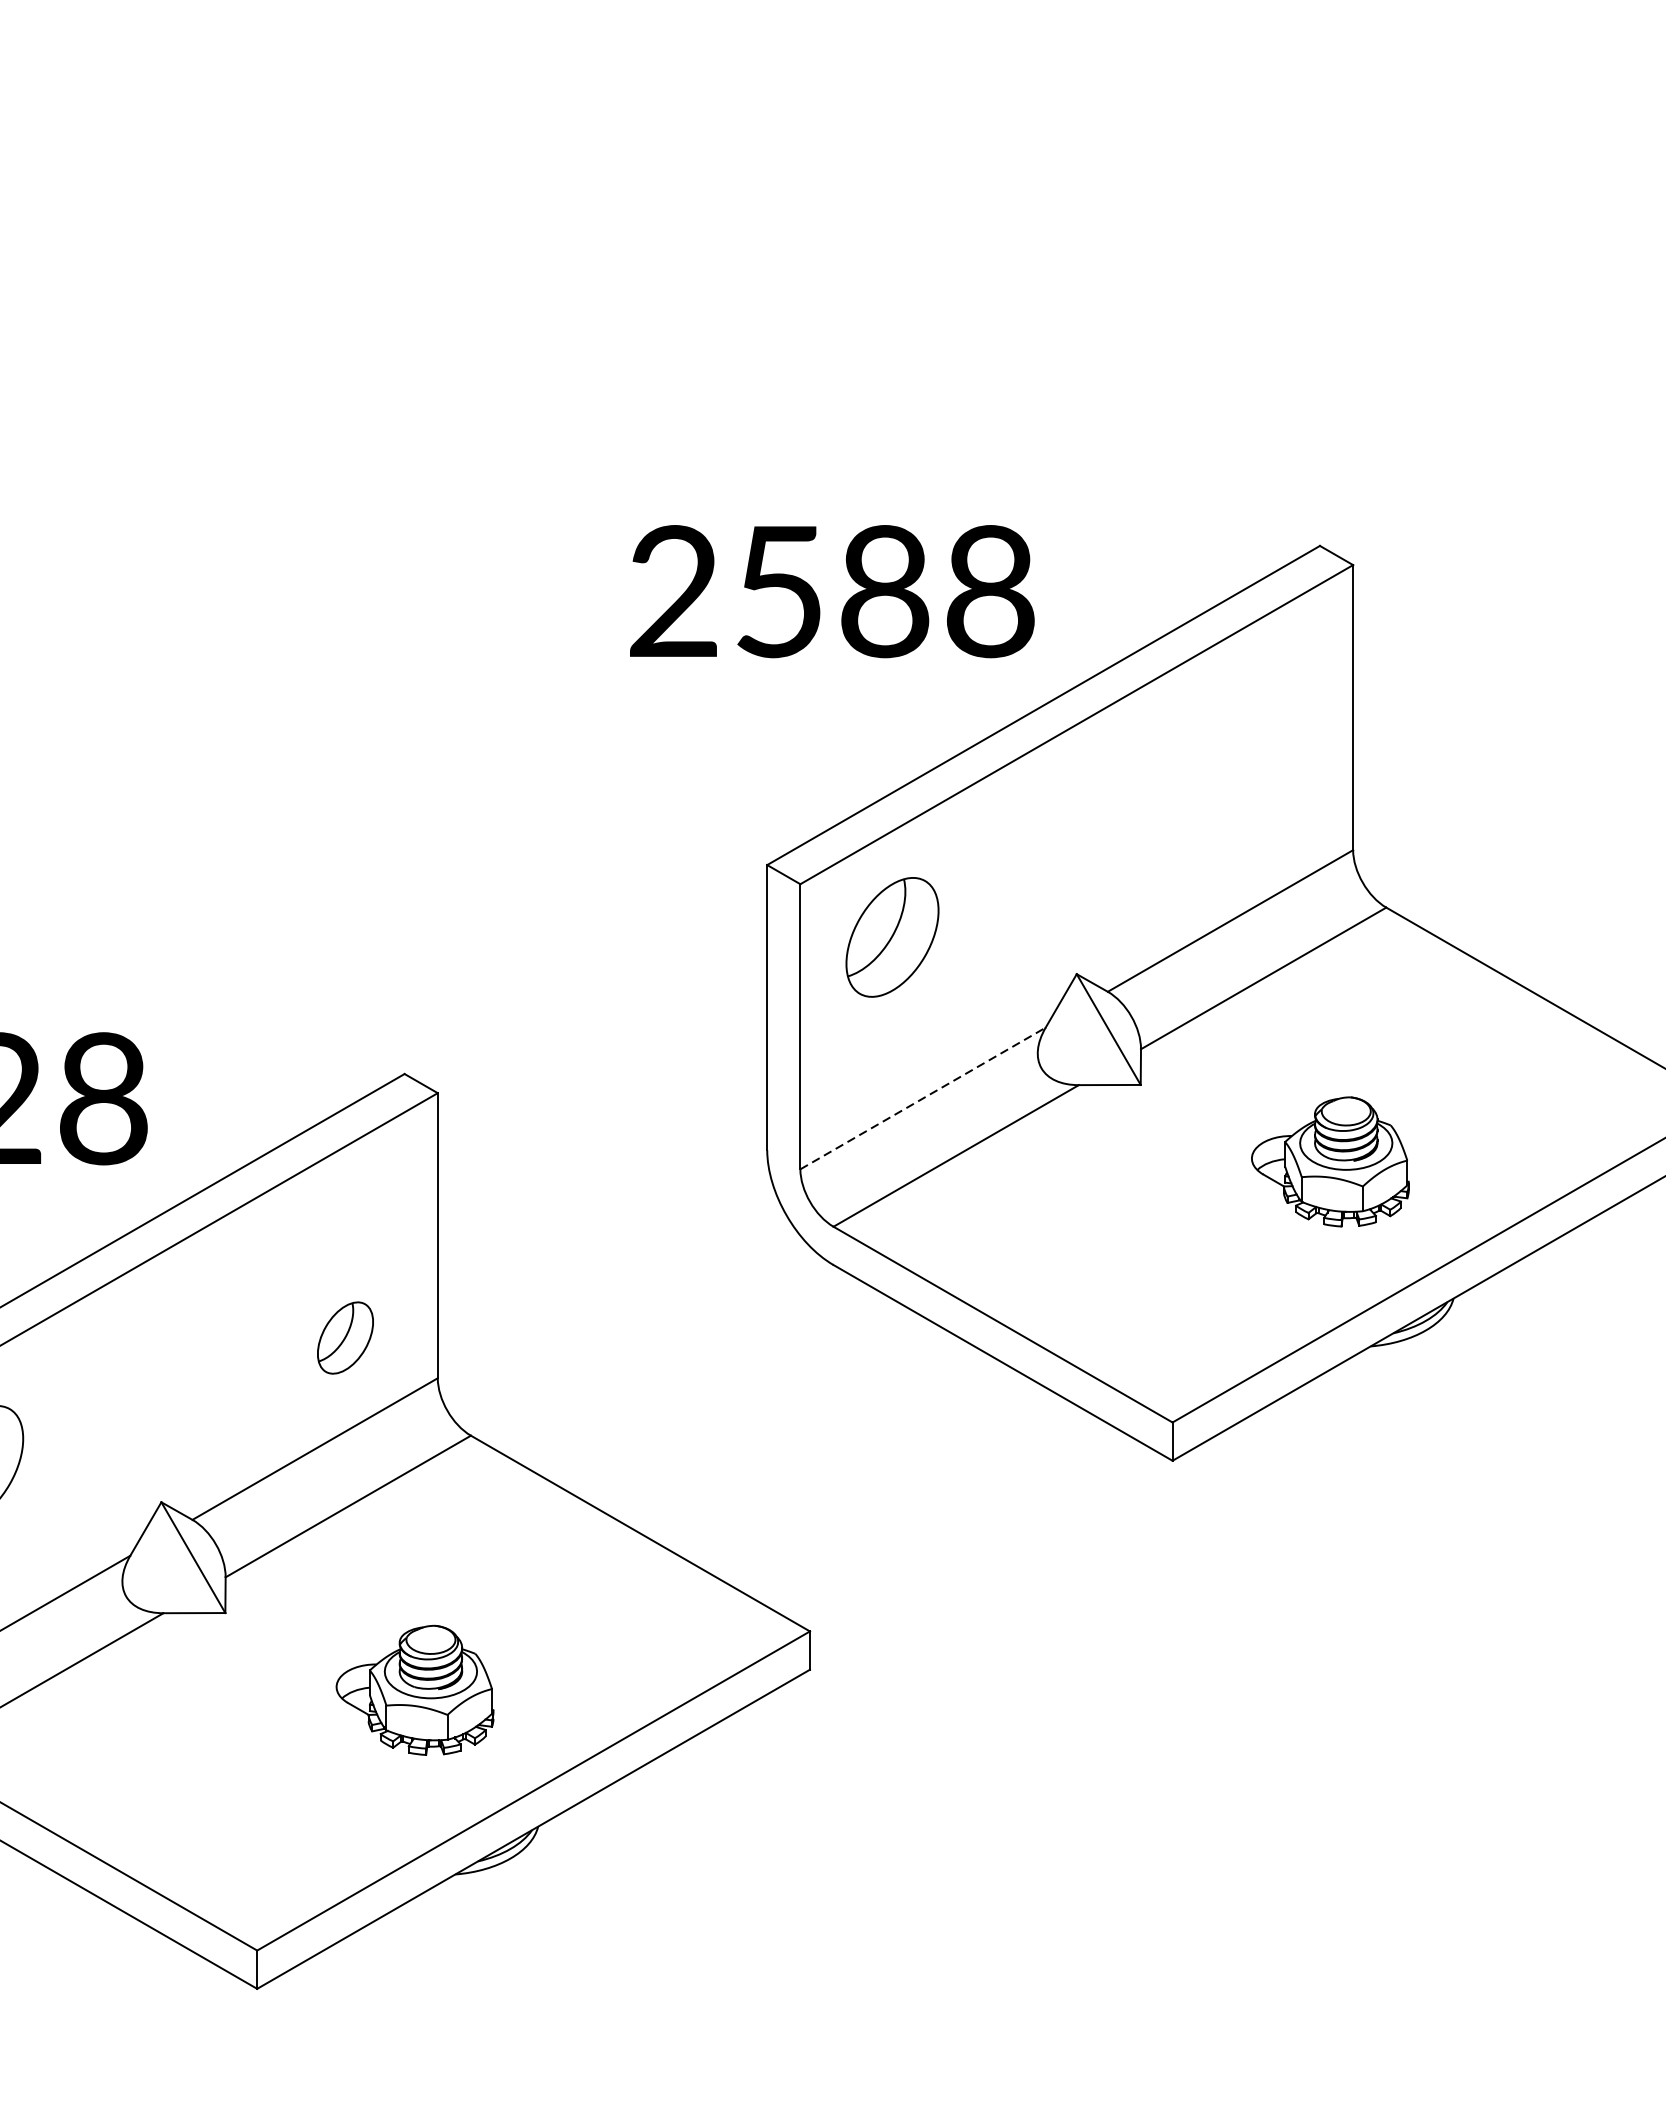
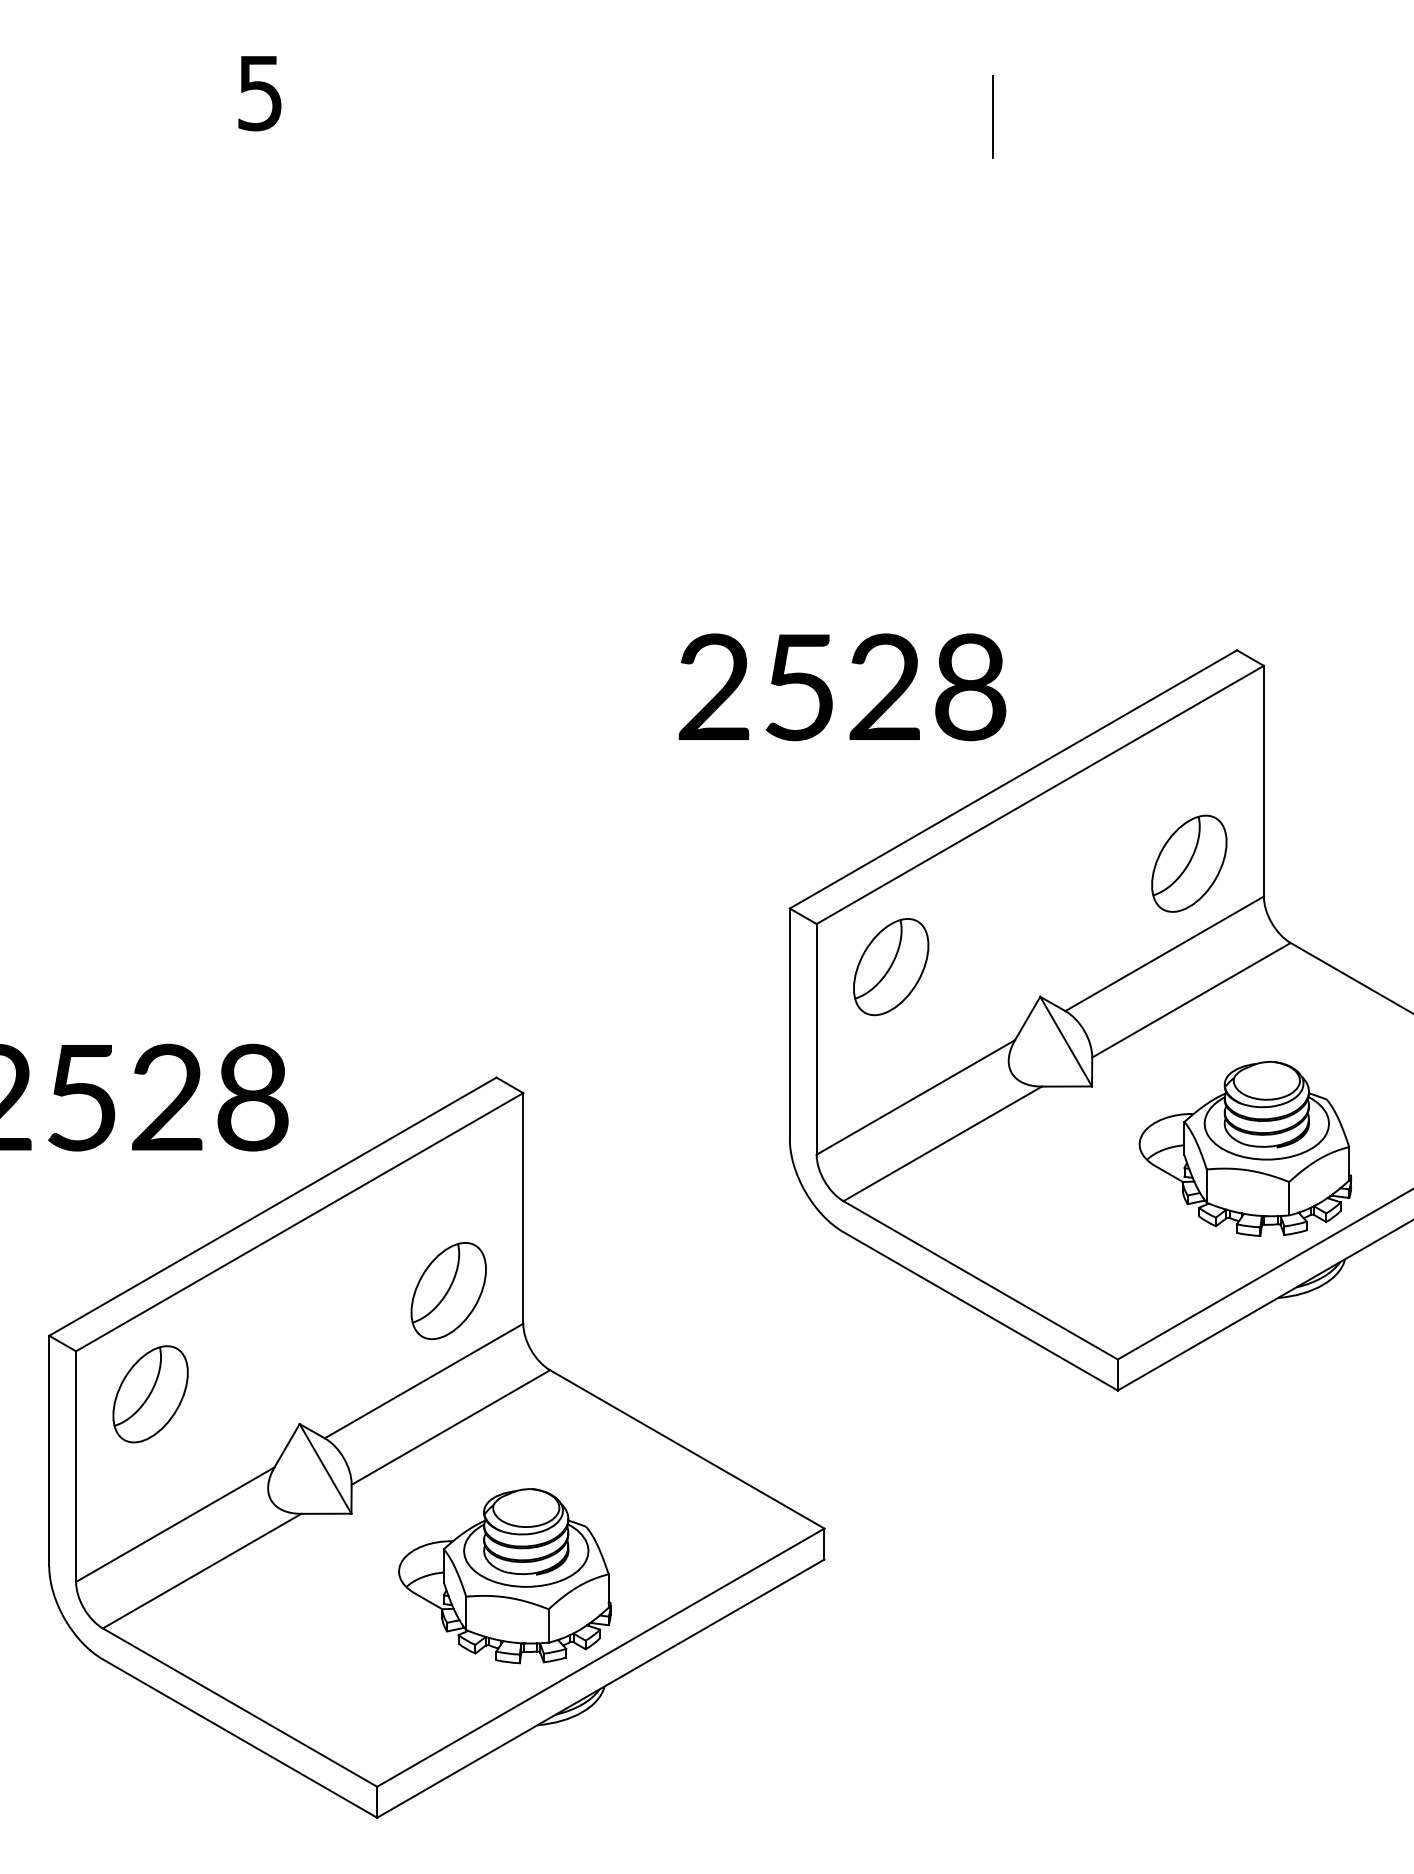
text: (884, 591) -> (884, 687), 2588 -> 2528
part: (1261, 809) -> (1189, 863), added
line: (922, 1098) -> (915, 1097), dashed -> solid
part: (1330, 1161) -> (1245, 1148), size x1.67
part: (345, 1338) -> (448, 1291), size x1.67
part: (414, 1690) -> (504, 1576), size x1.67

